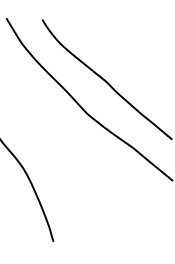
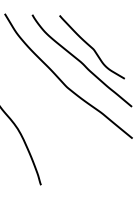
curve: (120, 61) -> (92, 46), added

